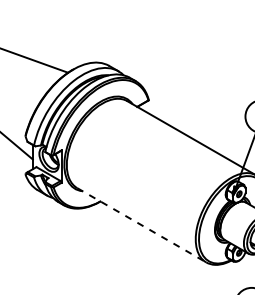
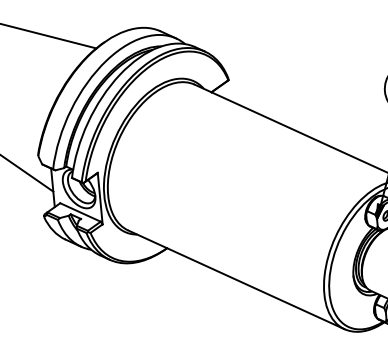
line: (142, 225) -> (237, 280), dashed -> solid

